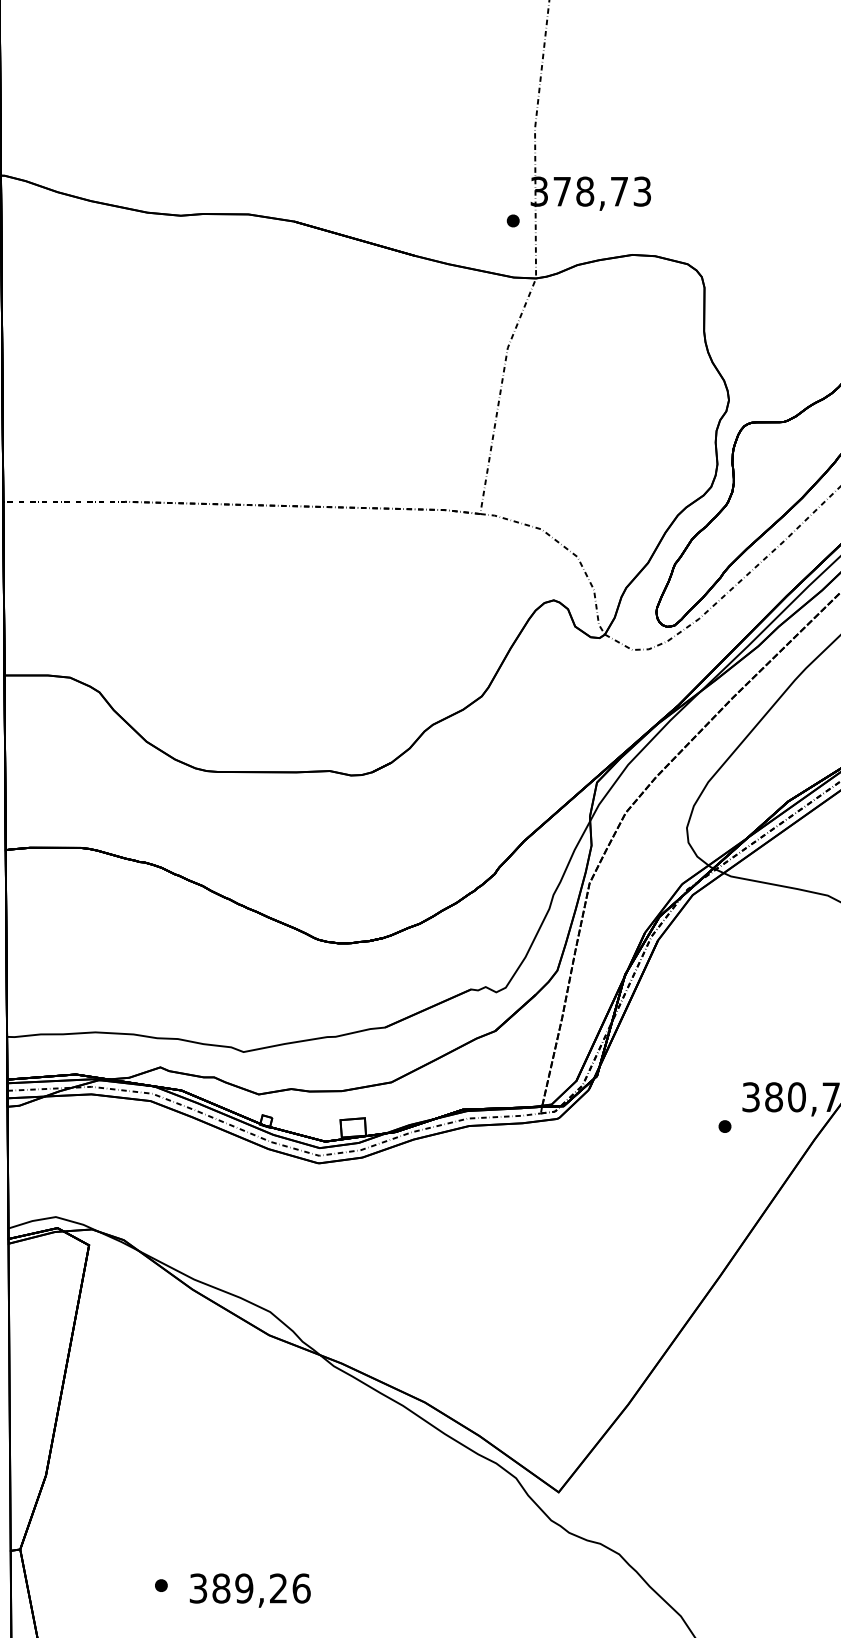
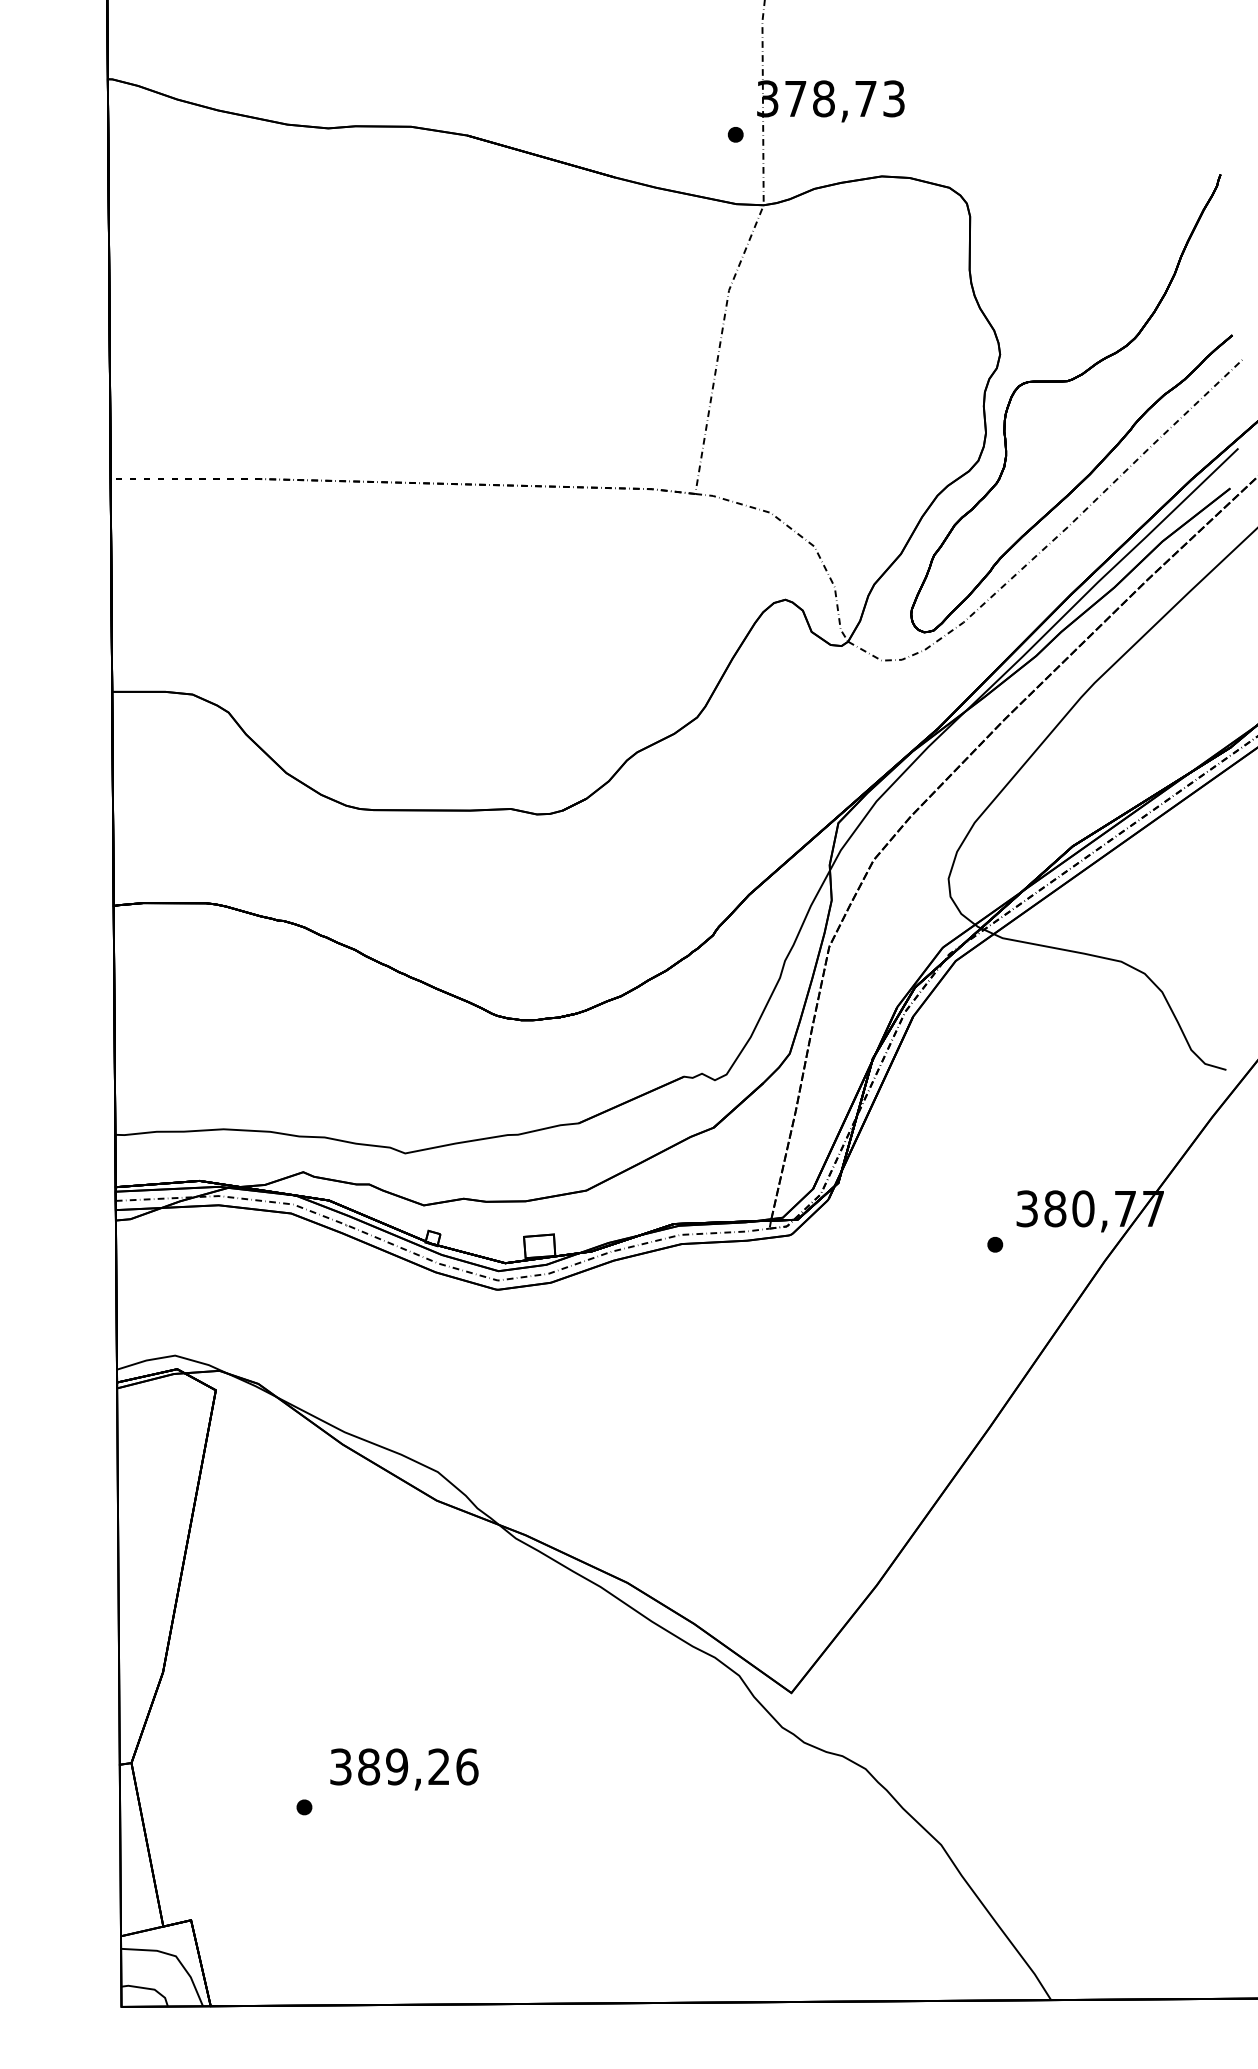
text: (250, 1590) -> (404, 1769), moved

